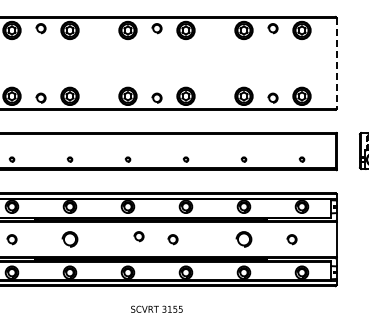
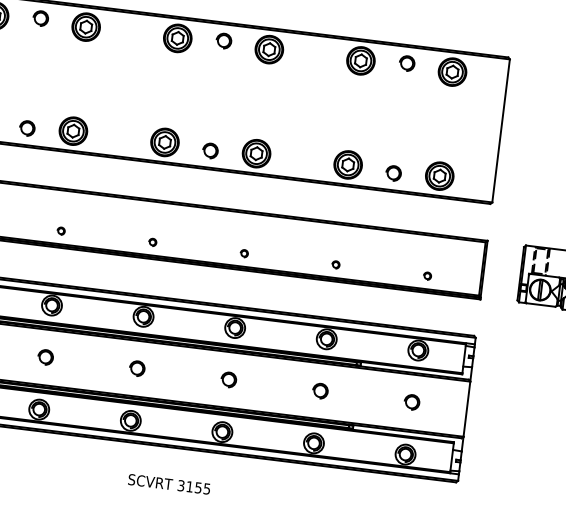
line: (336, 63) -> (500, 130), dashed -> solid
part: (138, 236) -> (136, 368), moved
part: (69, 239) -> (44, 357), size x0.62
part: (172, 239) -> (228, 379), moved
part: (243, 239) -> (319, 390), size x0.62
part: (291, 239) -> (411, 402), moved

